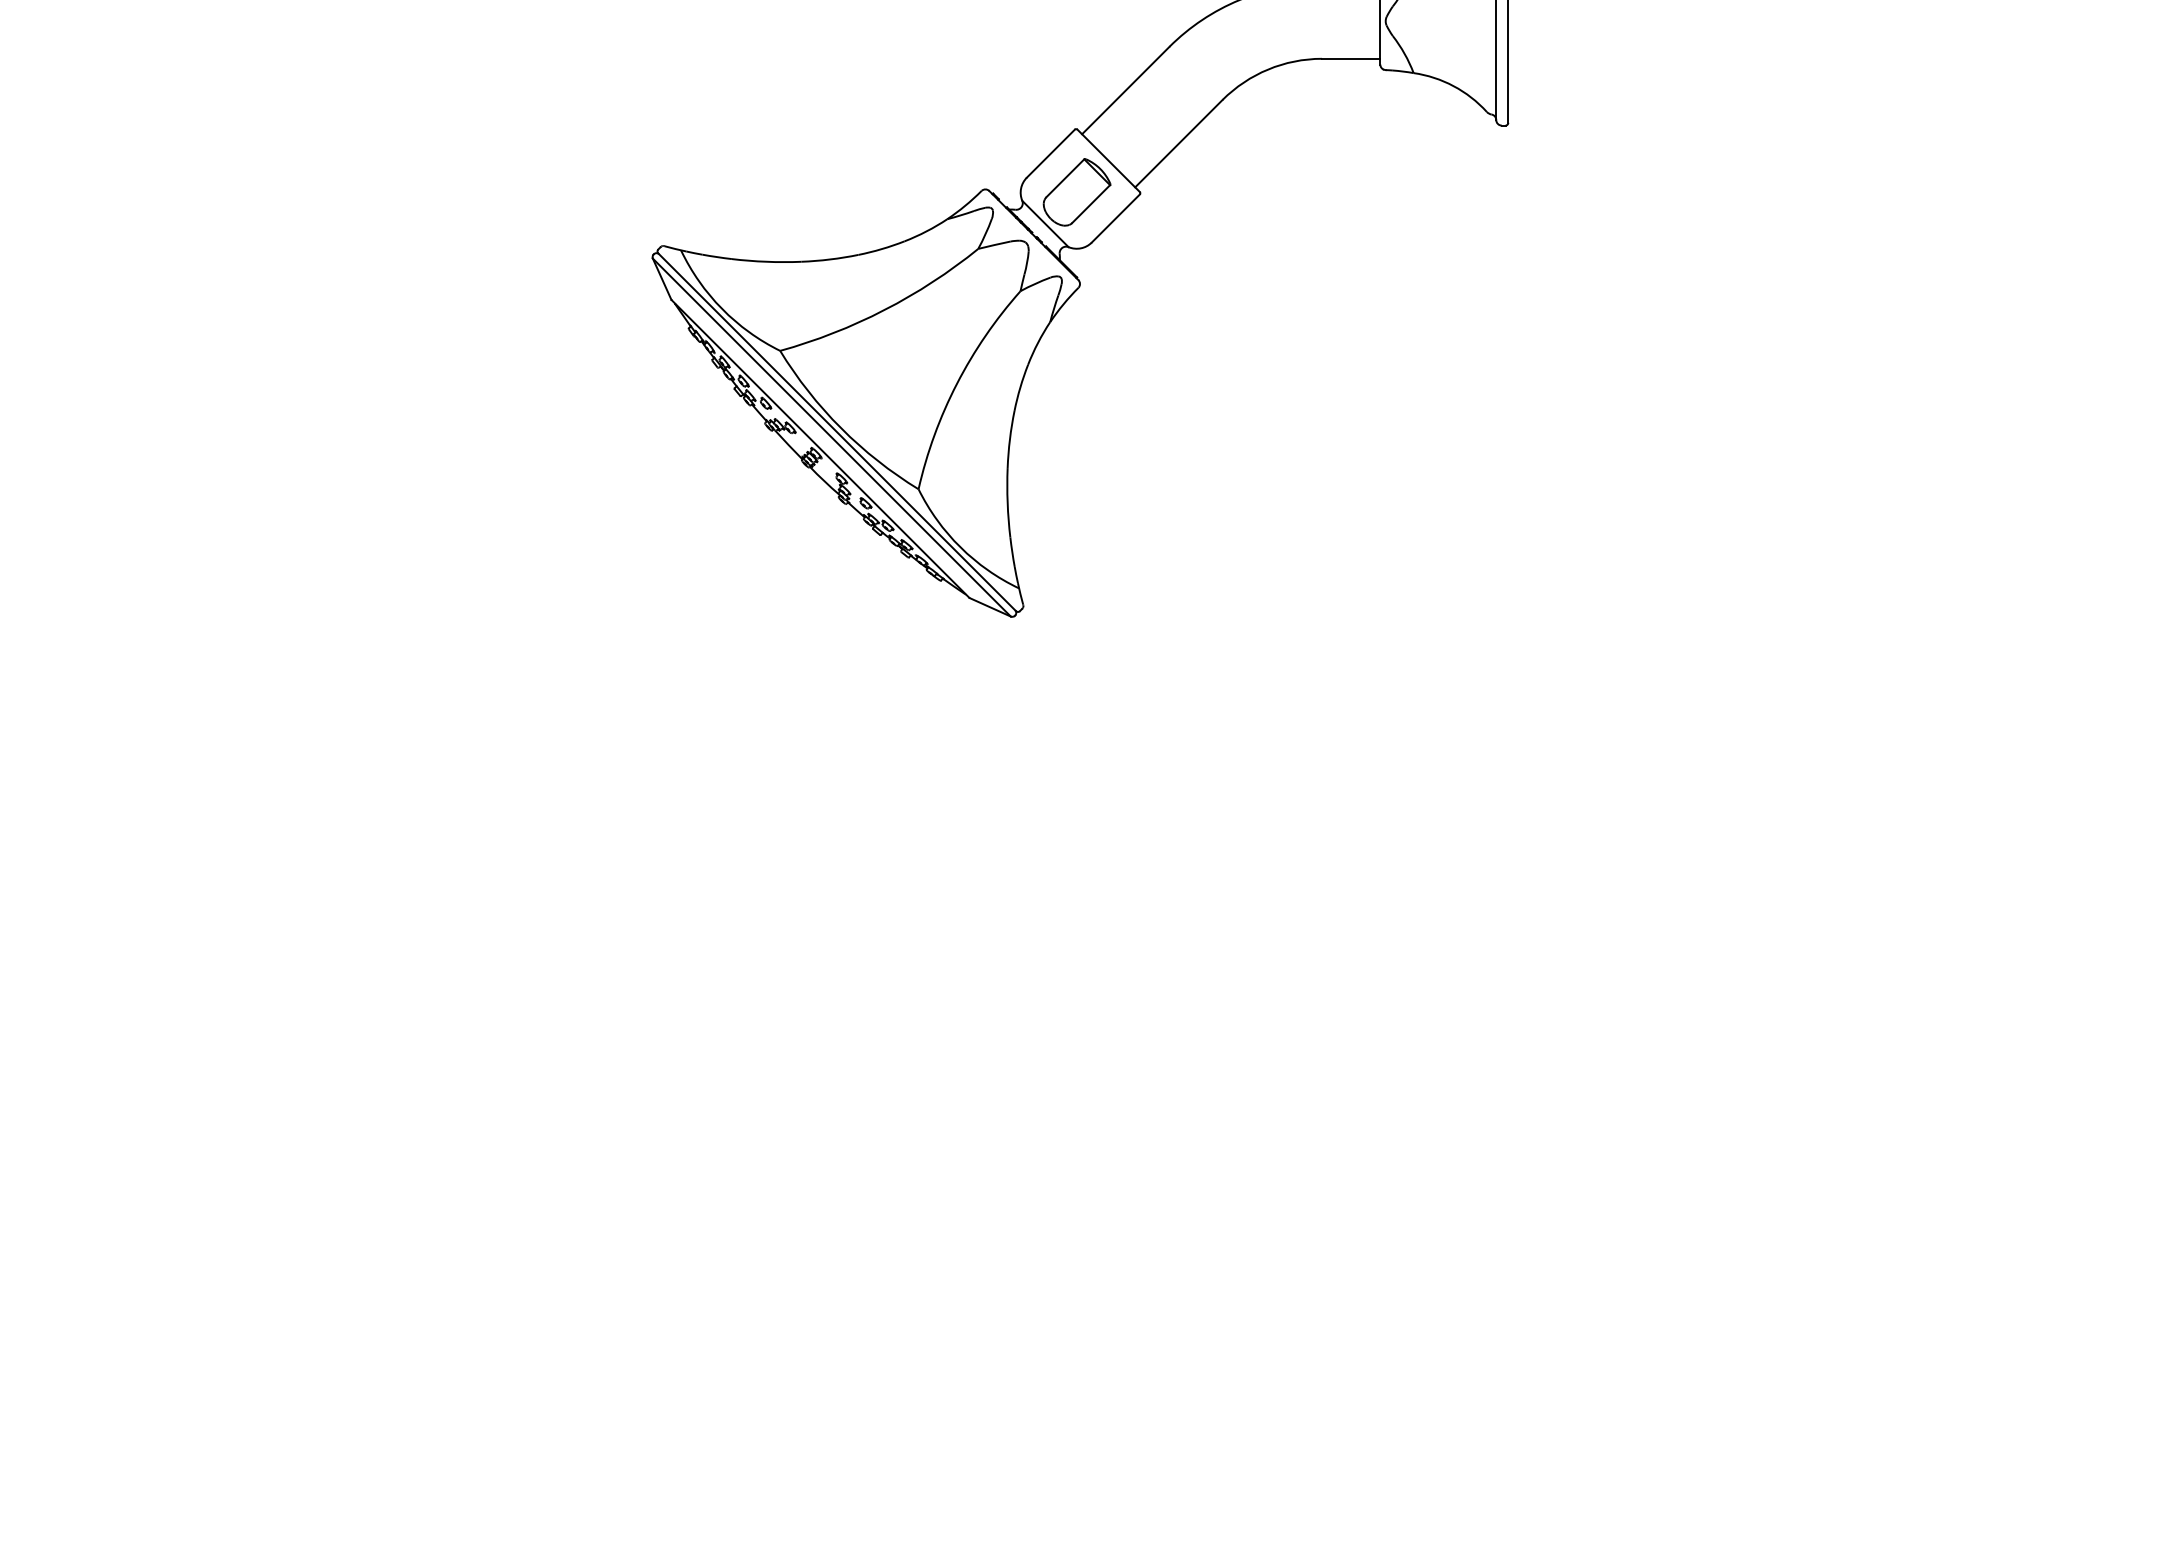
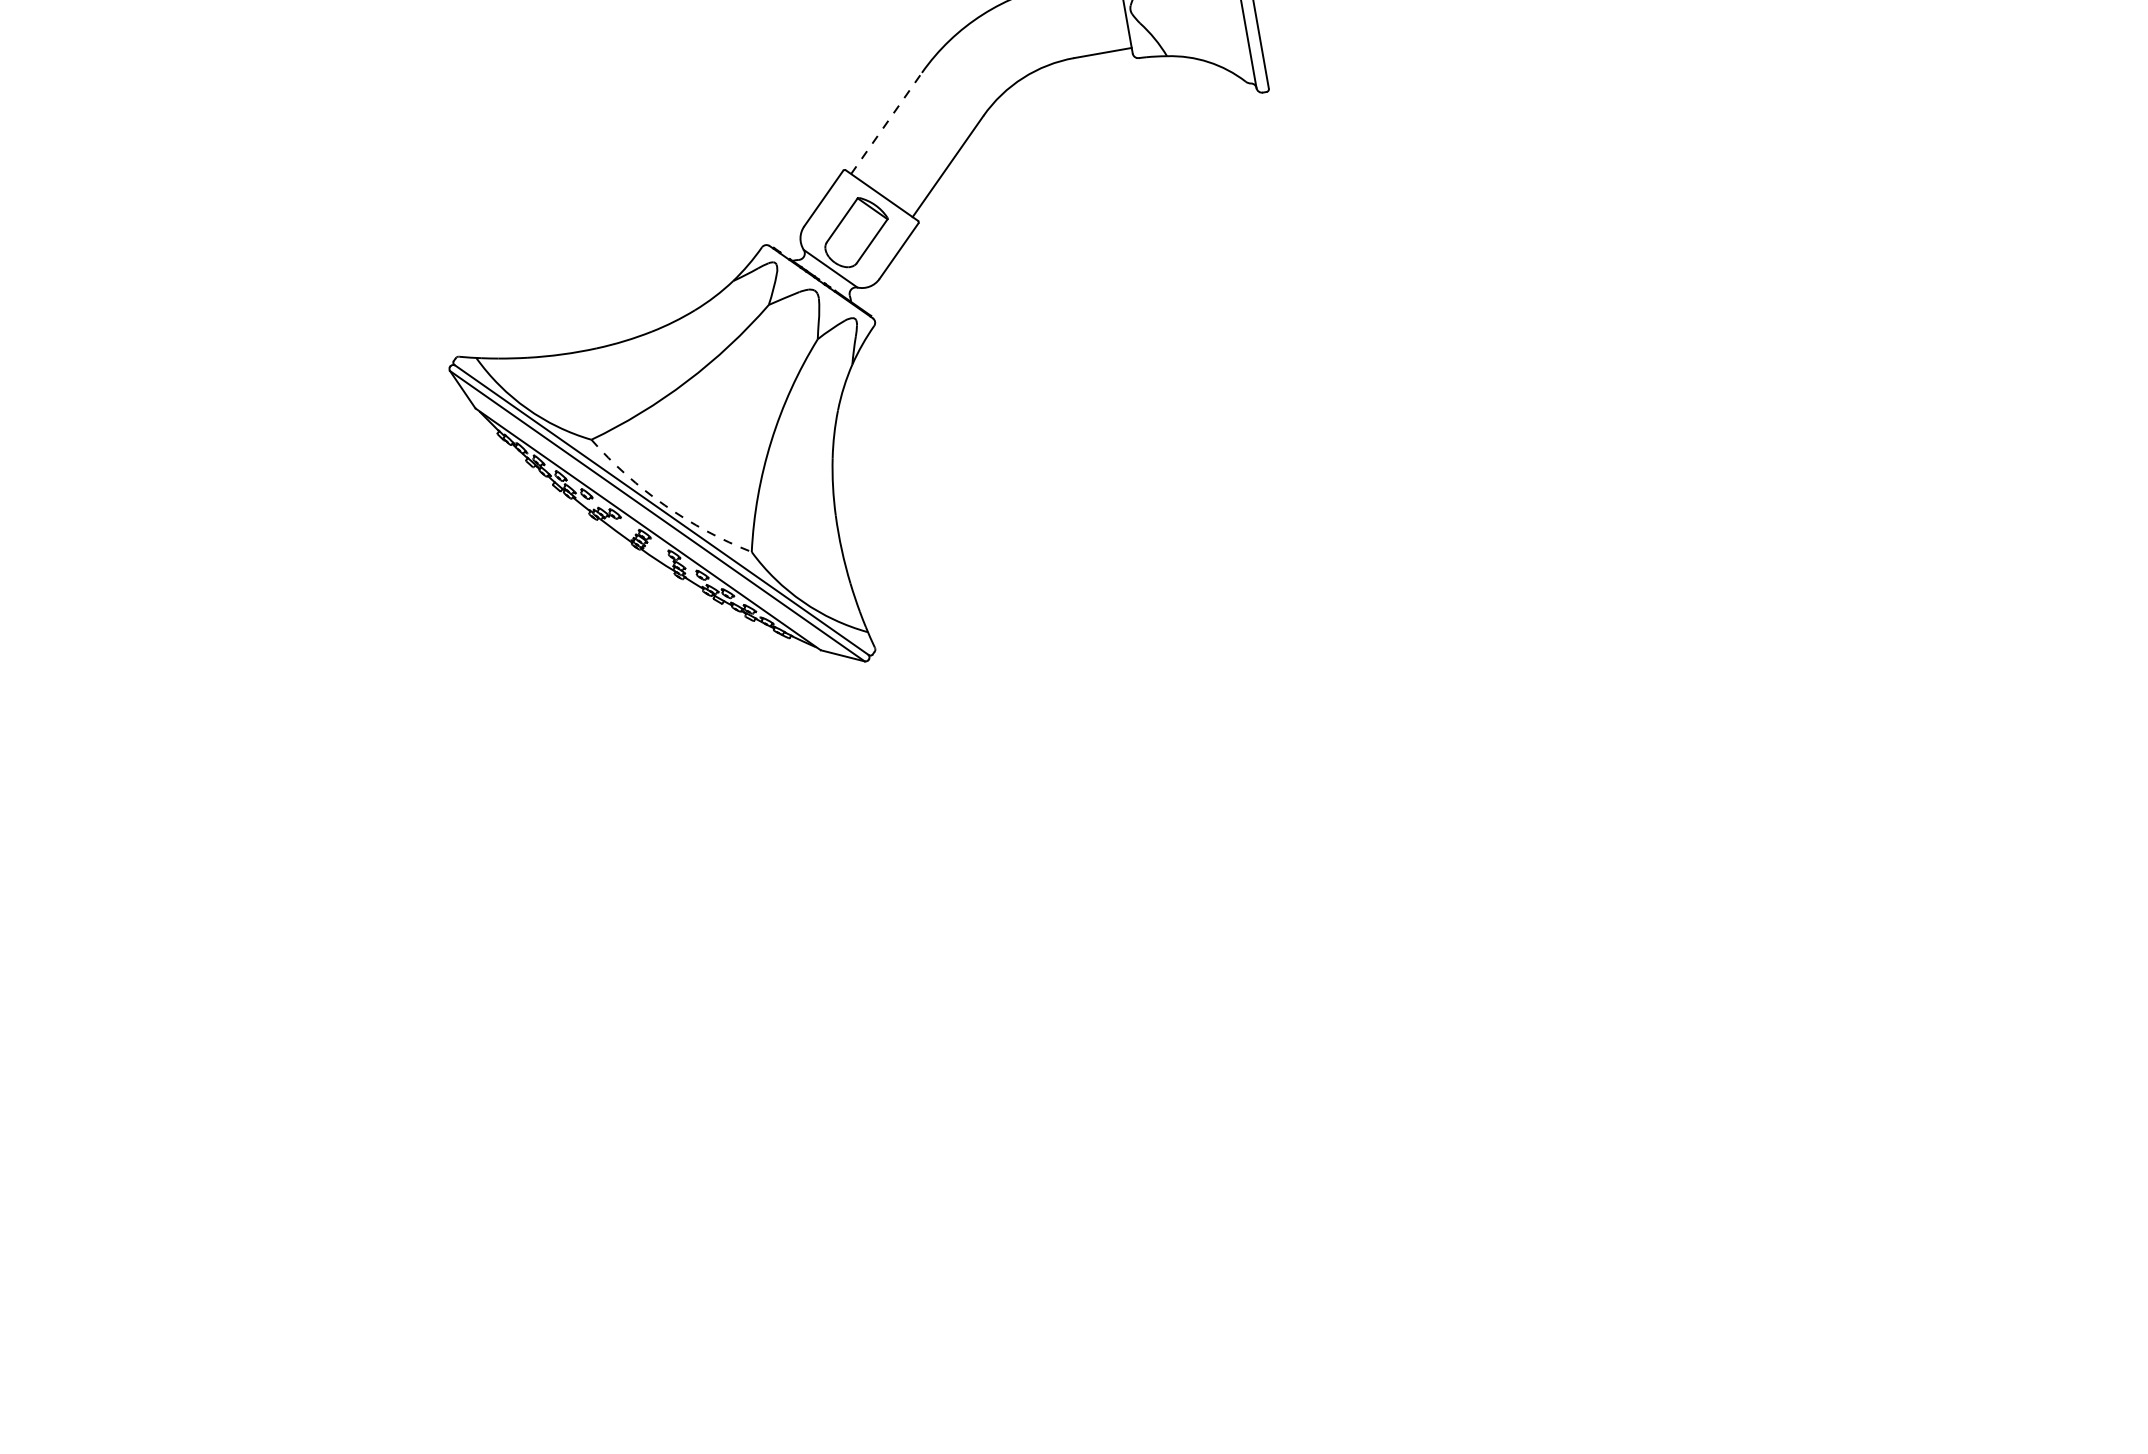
line: (1125, 90) -> (886, 123), solid -> dashed
arc: (841, 428) -> (665, 505), solid -> dashed

